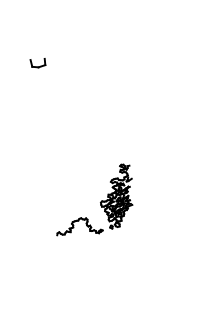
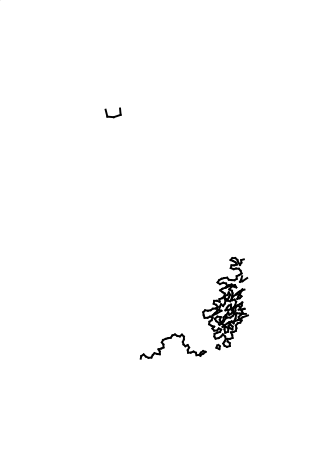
part: (37, 62) -> (112, 112), size x0.71

